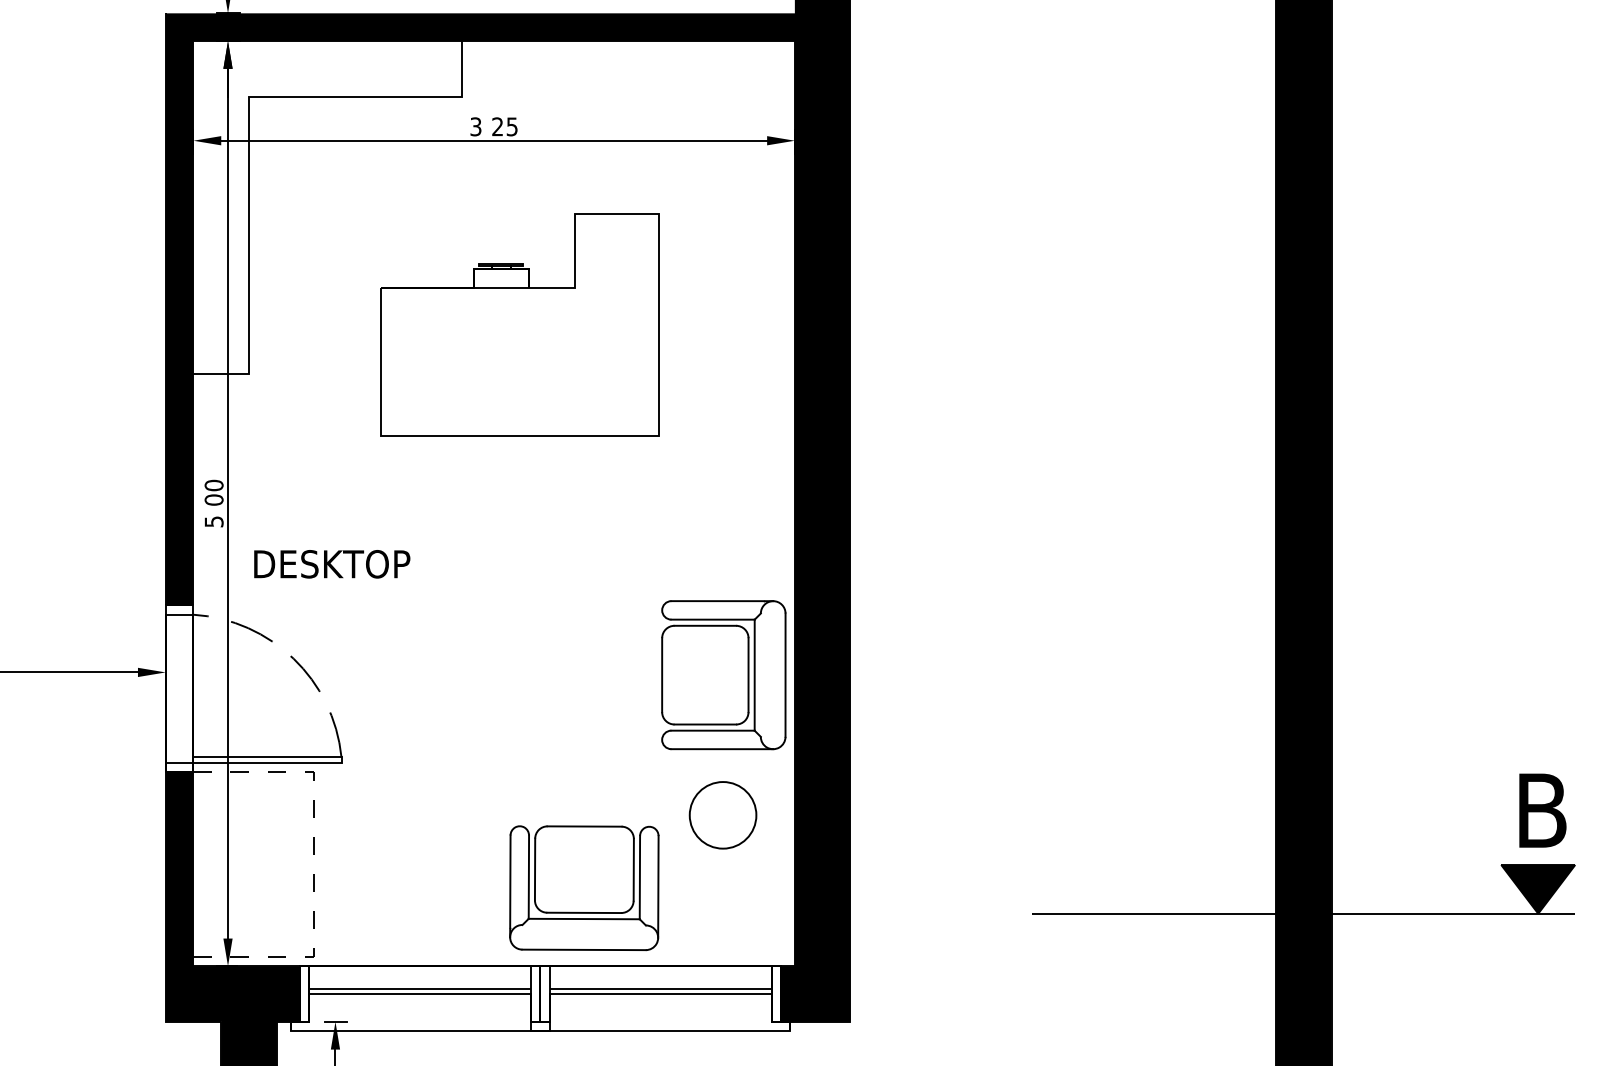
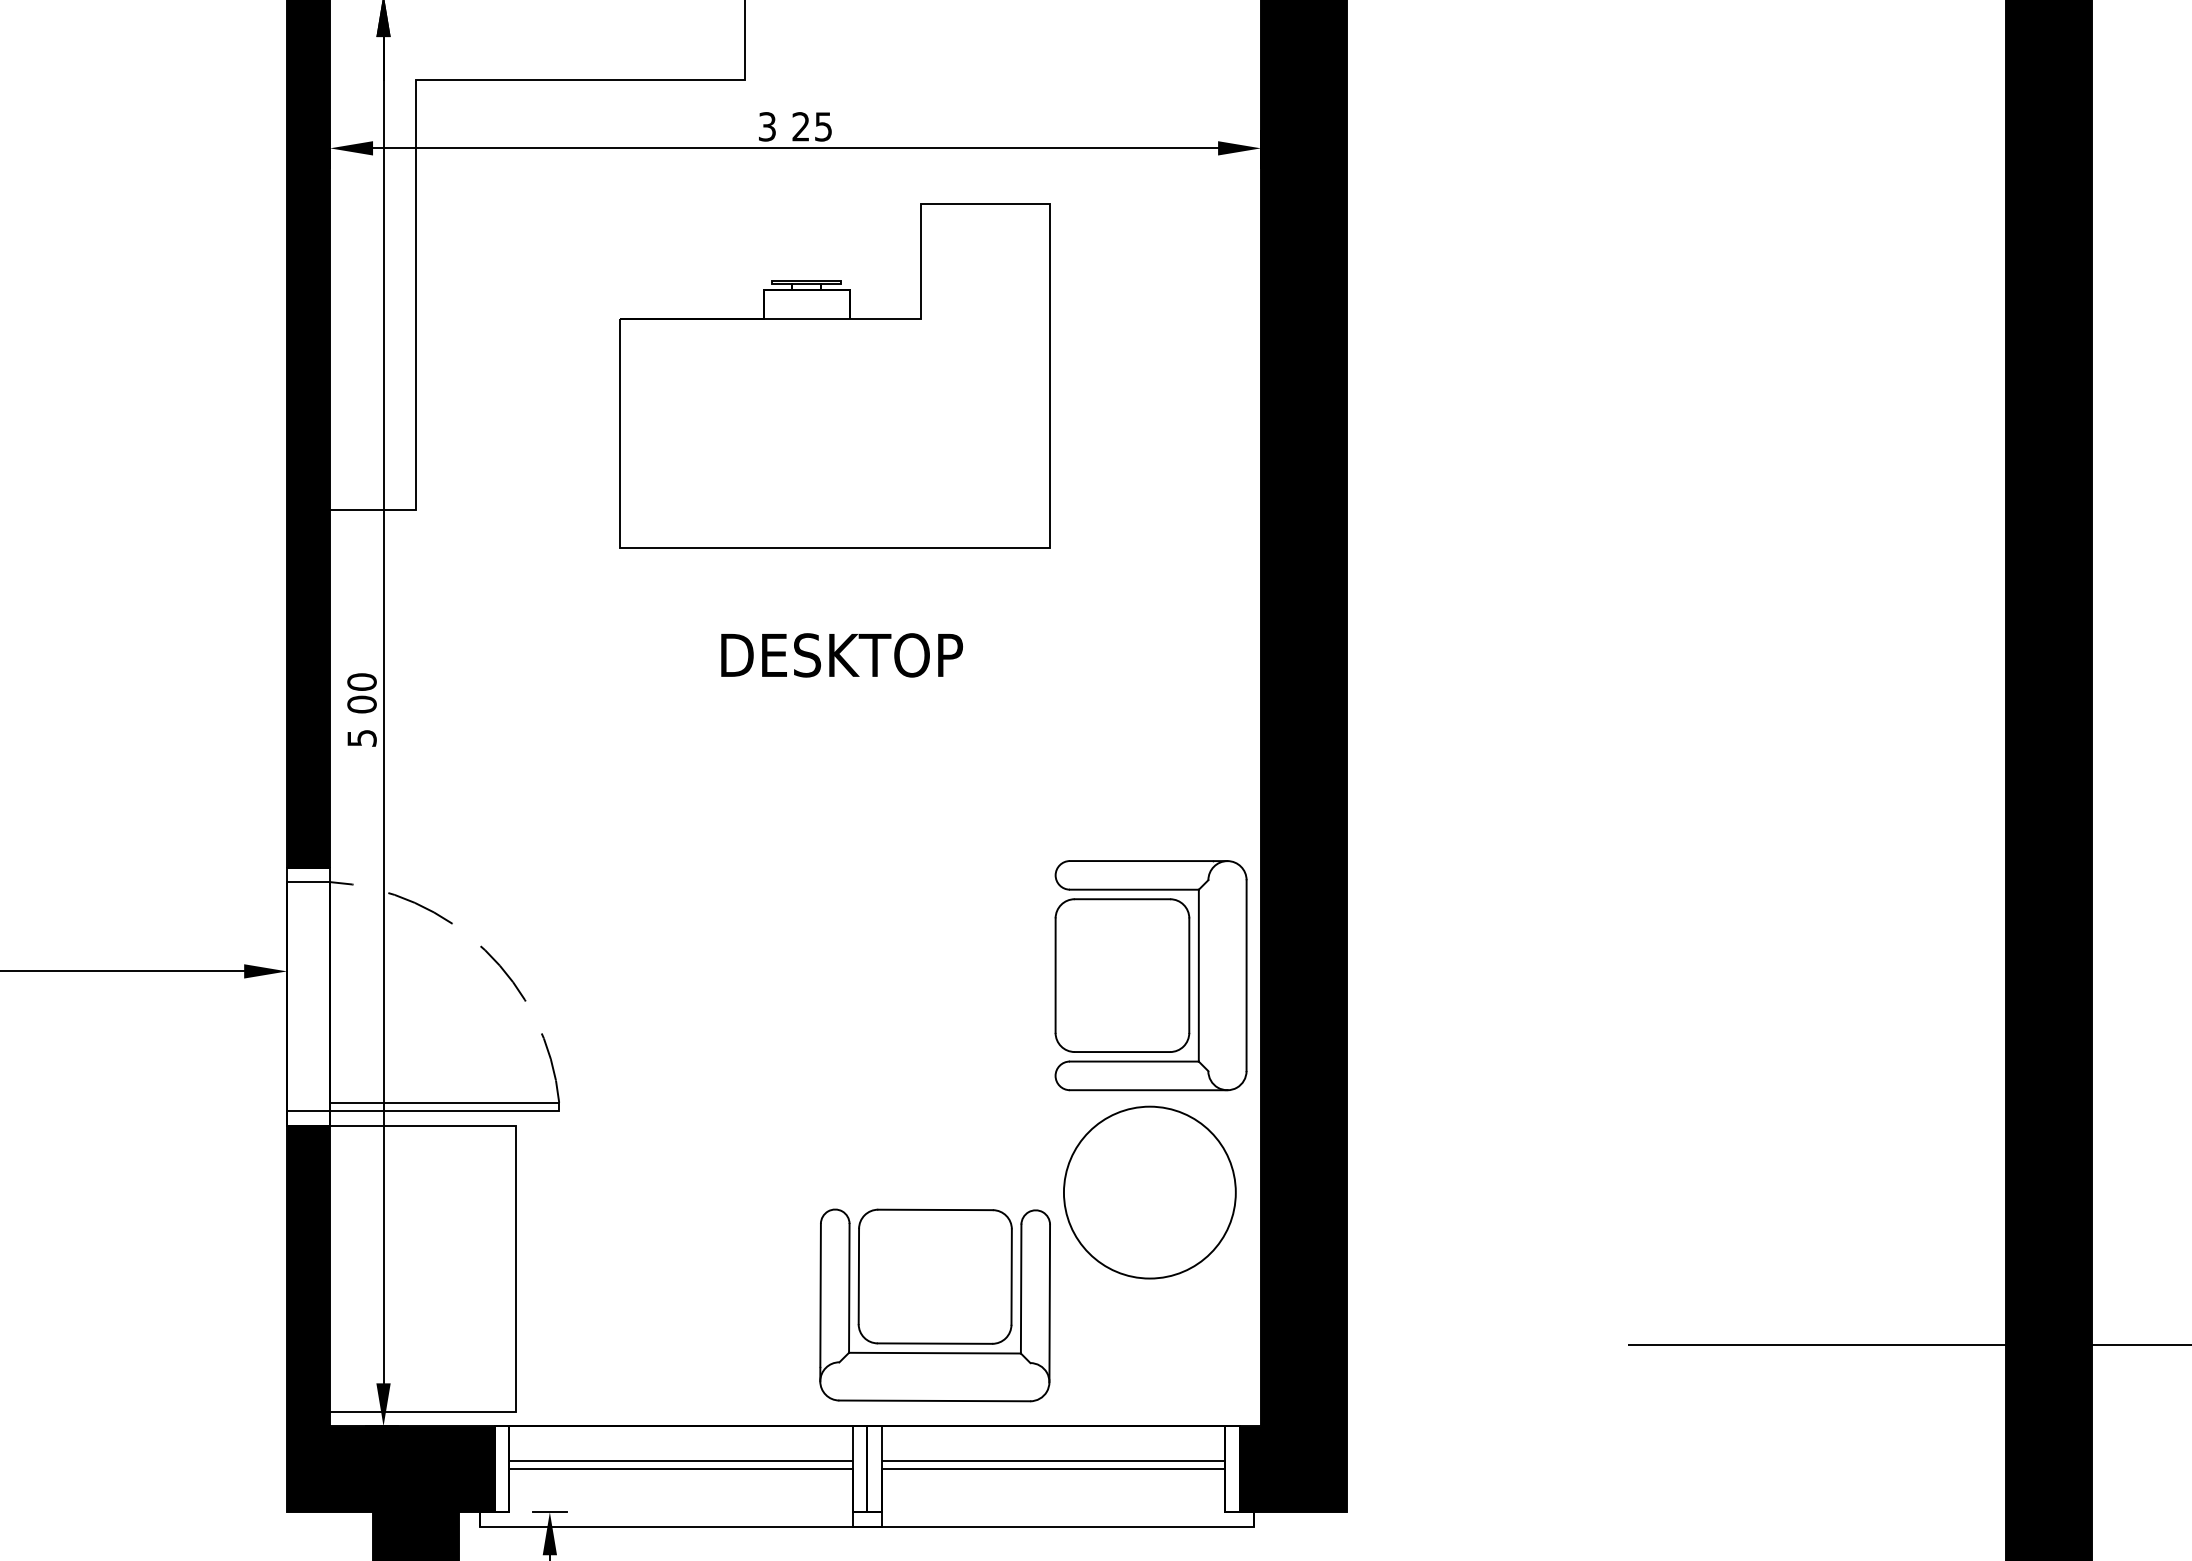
curve: (519, 288) -> (834, 319), moved
text: (332, 564) -> (842, 655), moved
circle: (722, 814) -> (1149, 1191), size x1.67
line: (313, 864) -> (515, 1268), dashed -> solid

